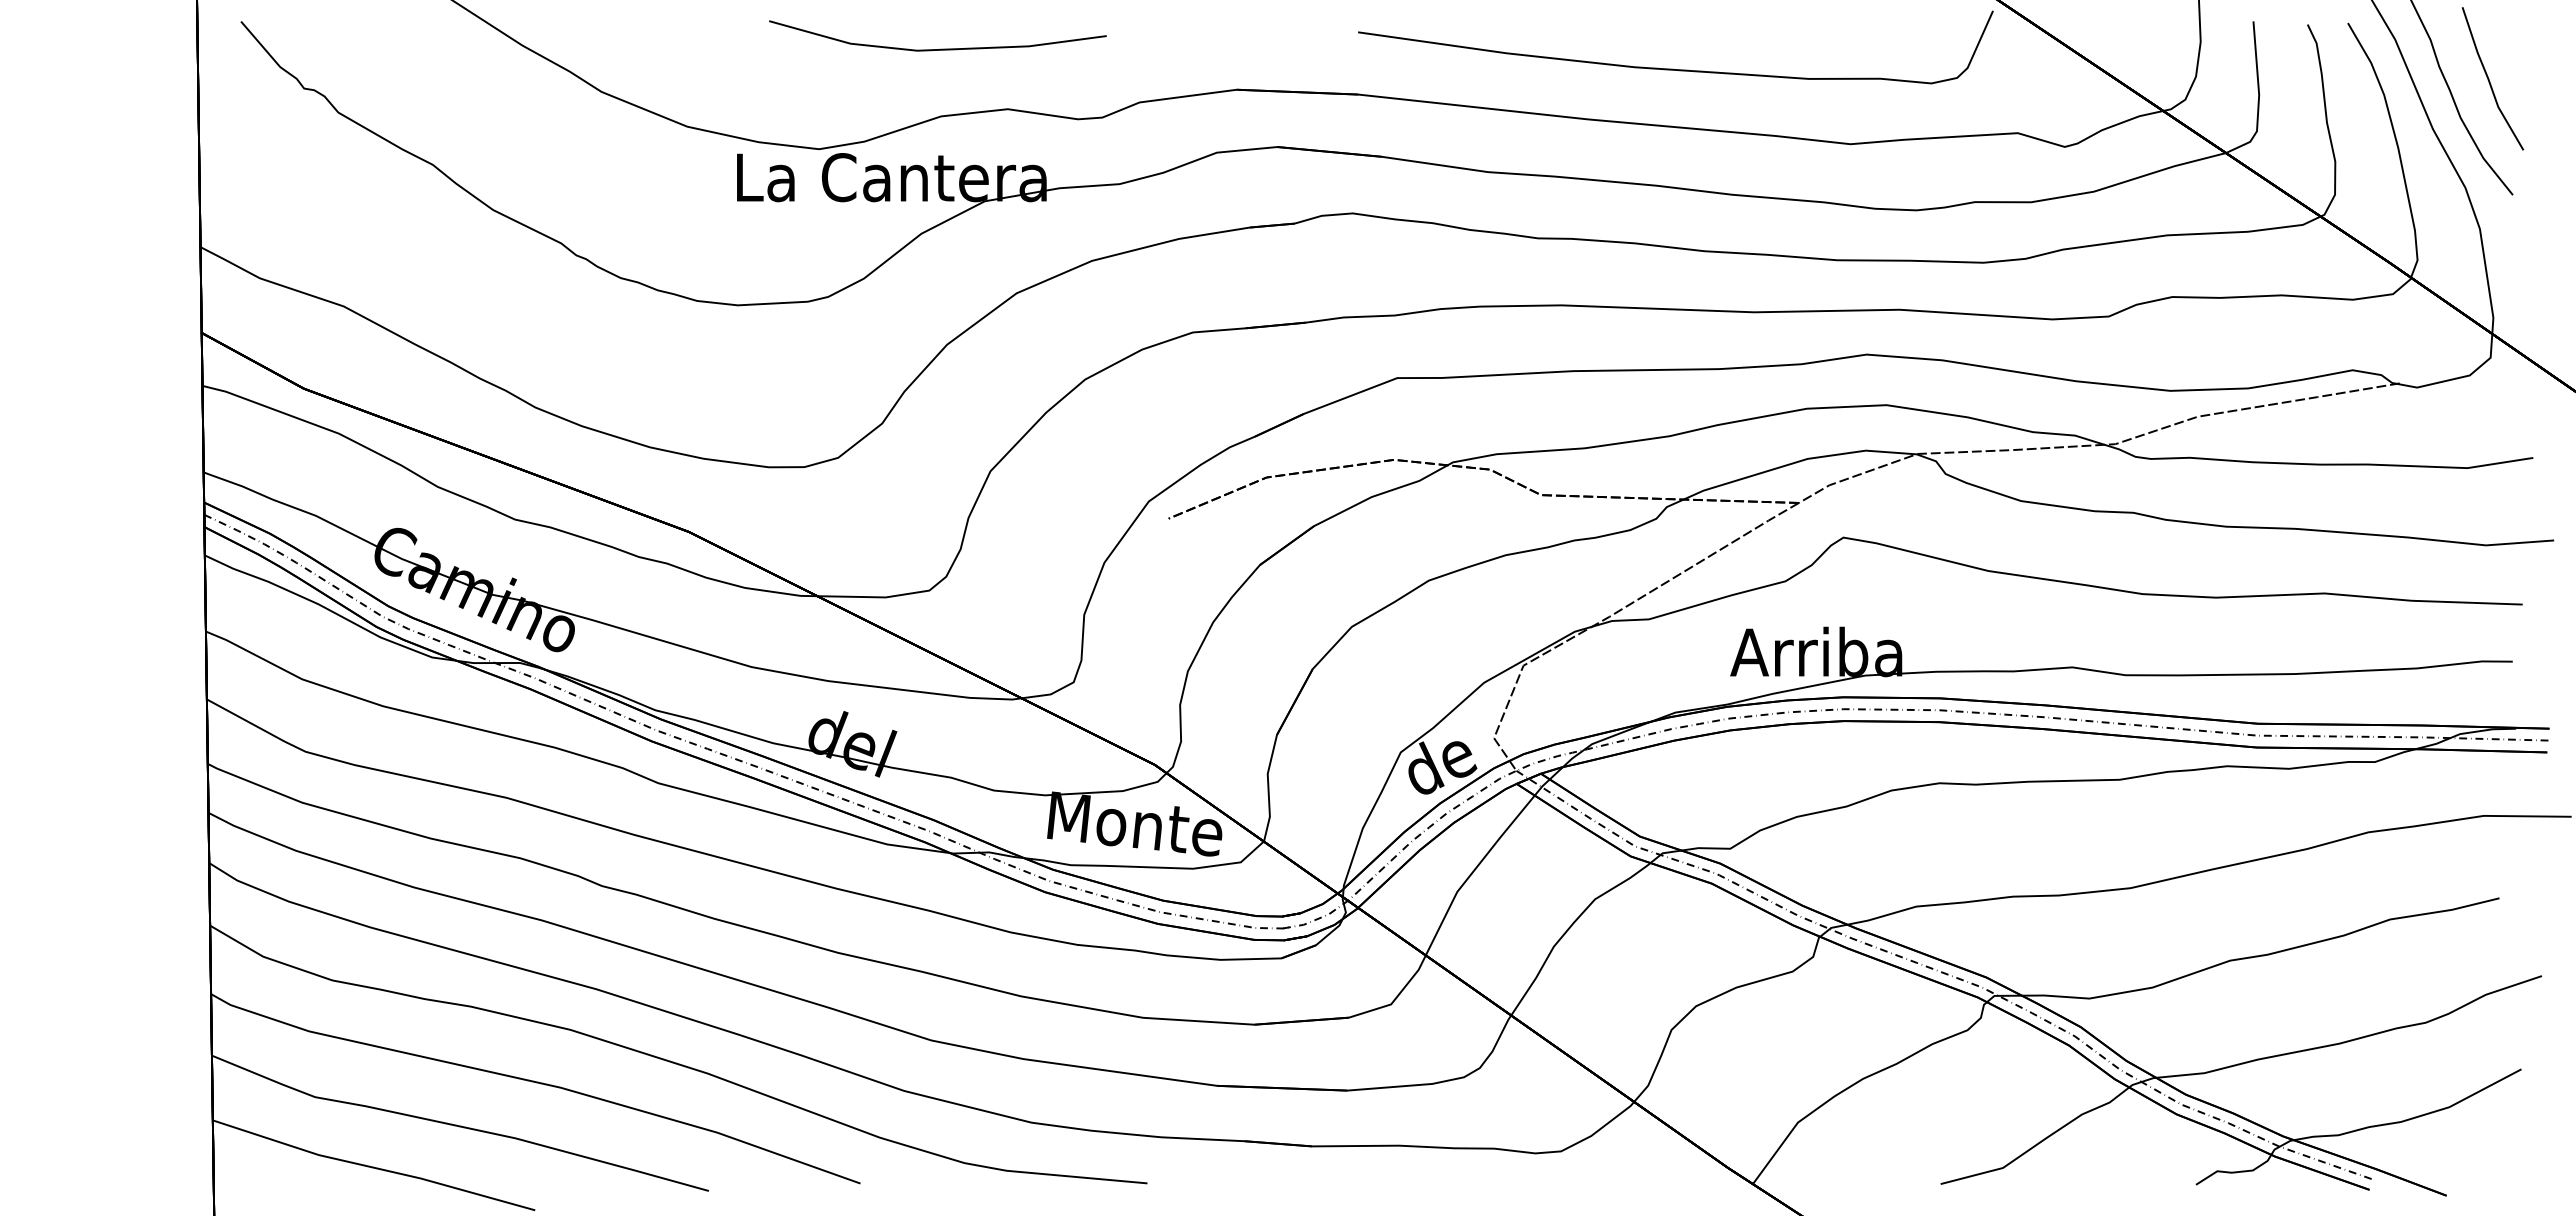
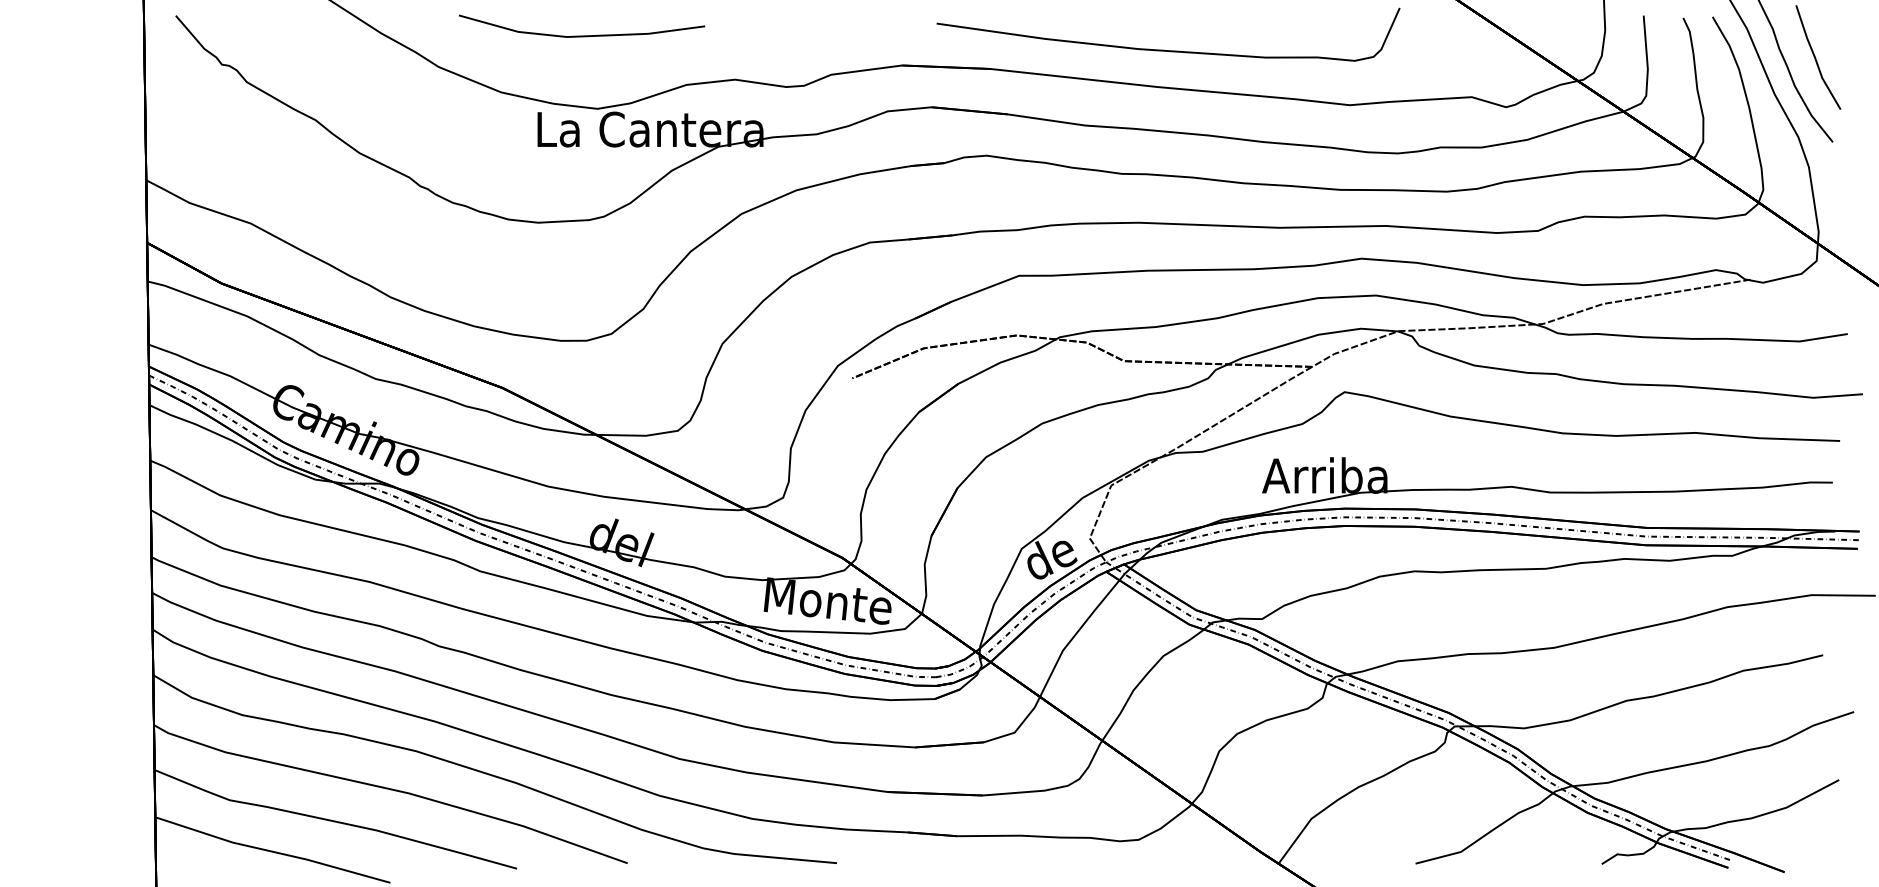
line: (940, 48) -> (583, 35), moved
curve: (1673, 68) -> (1166, 49), moved

